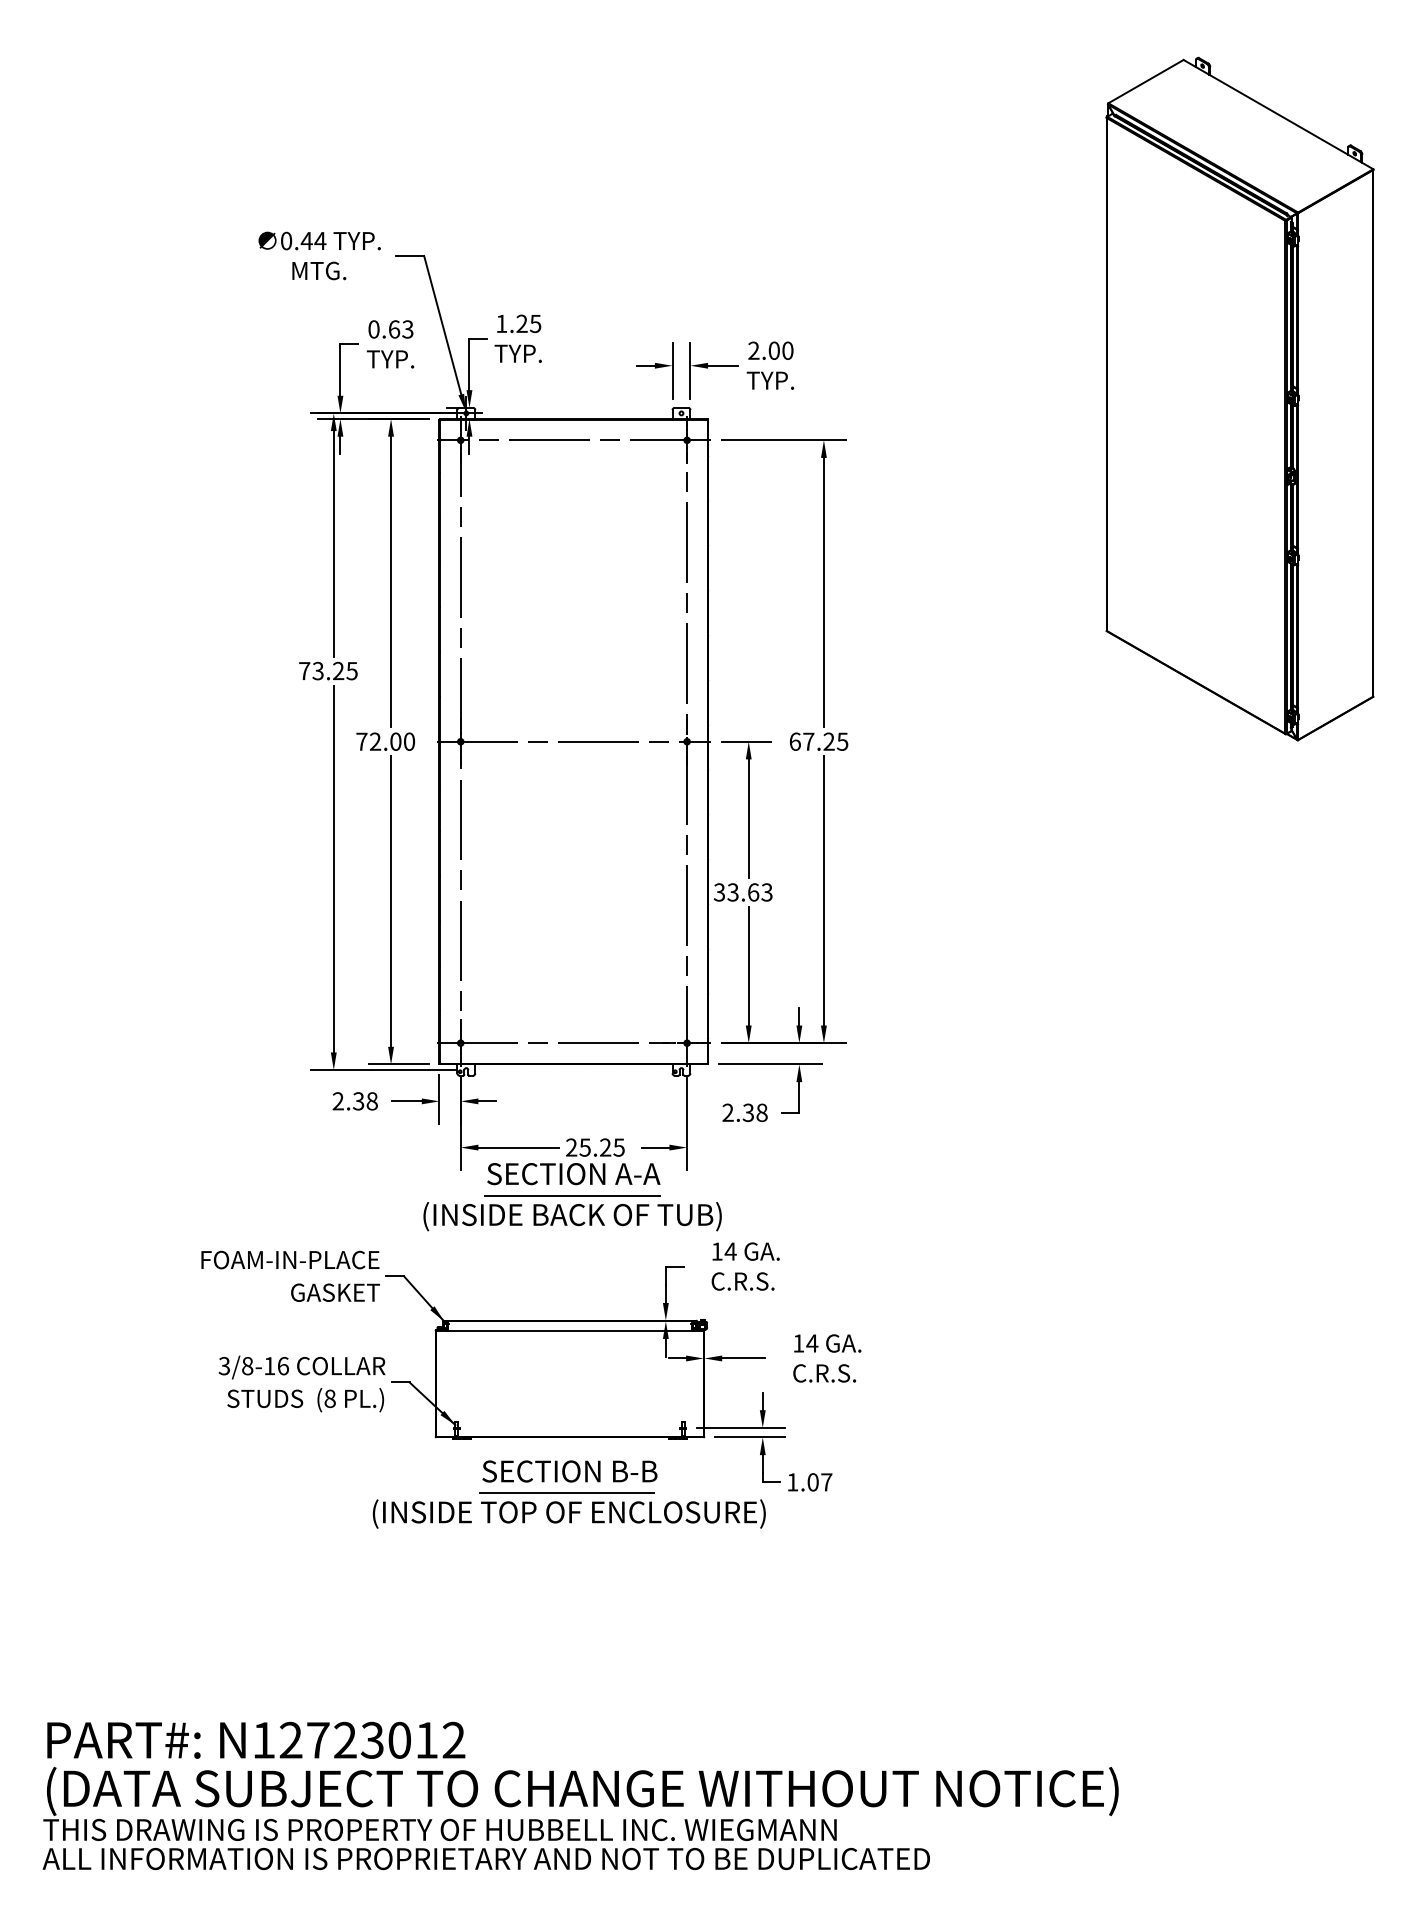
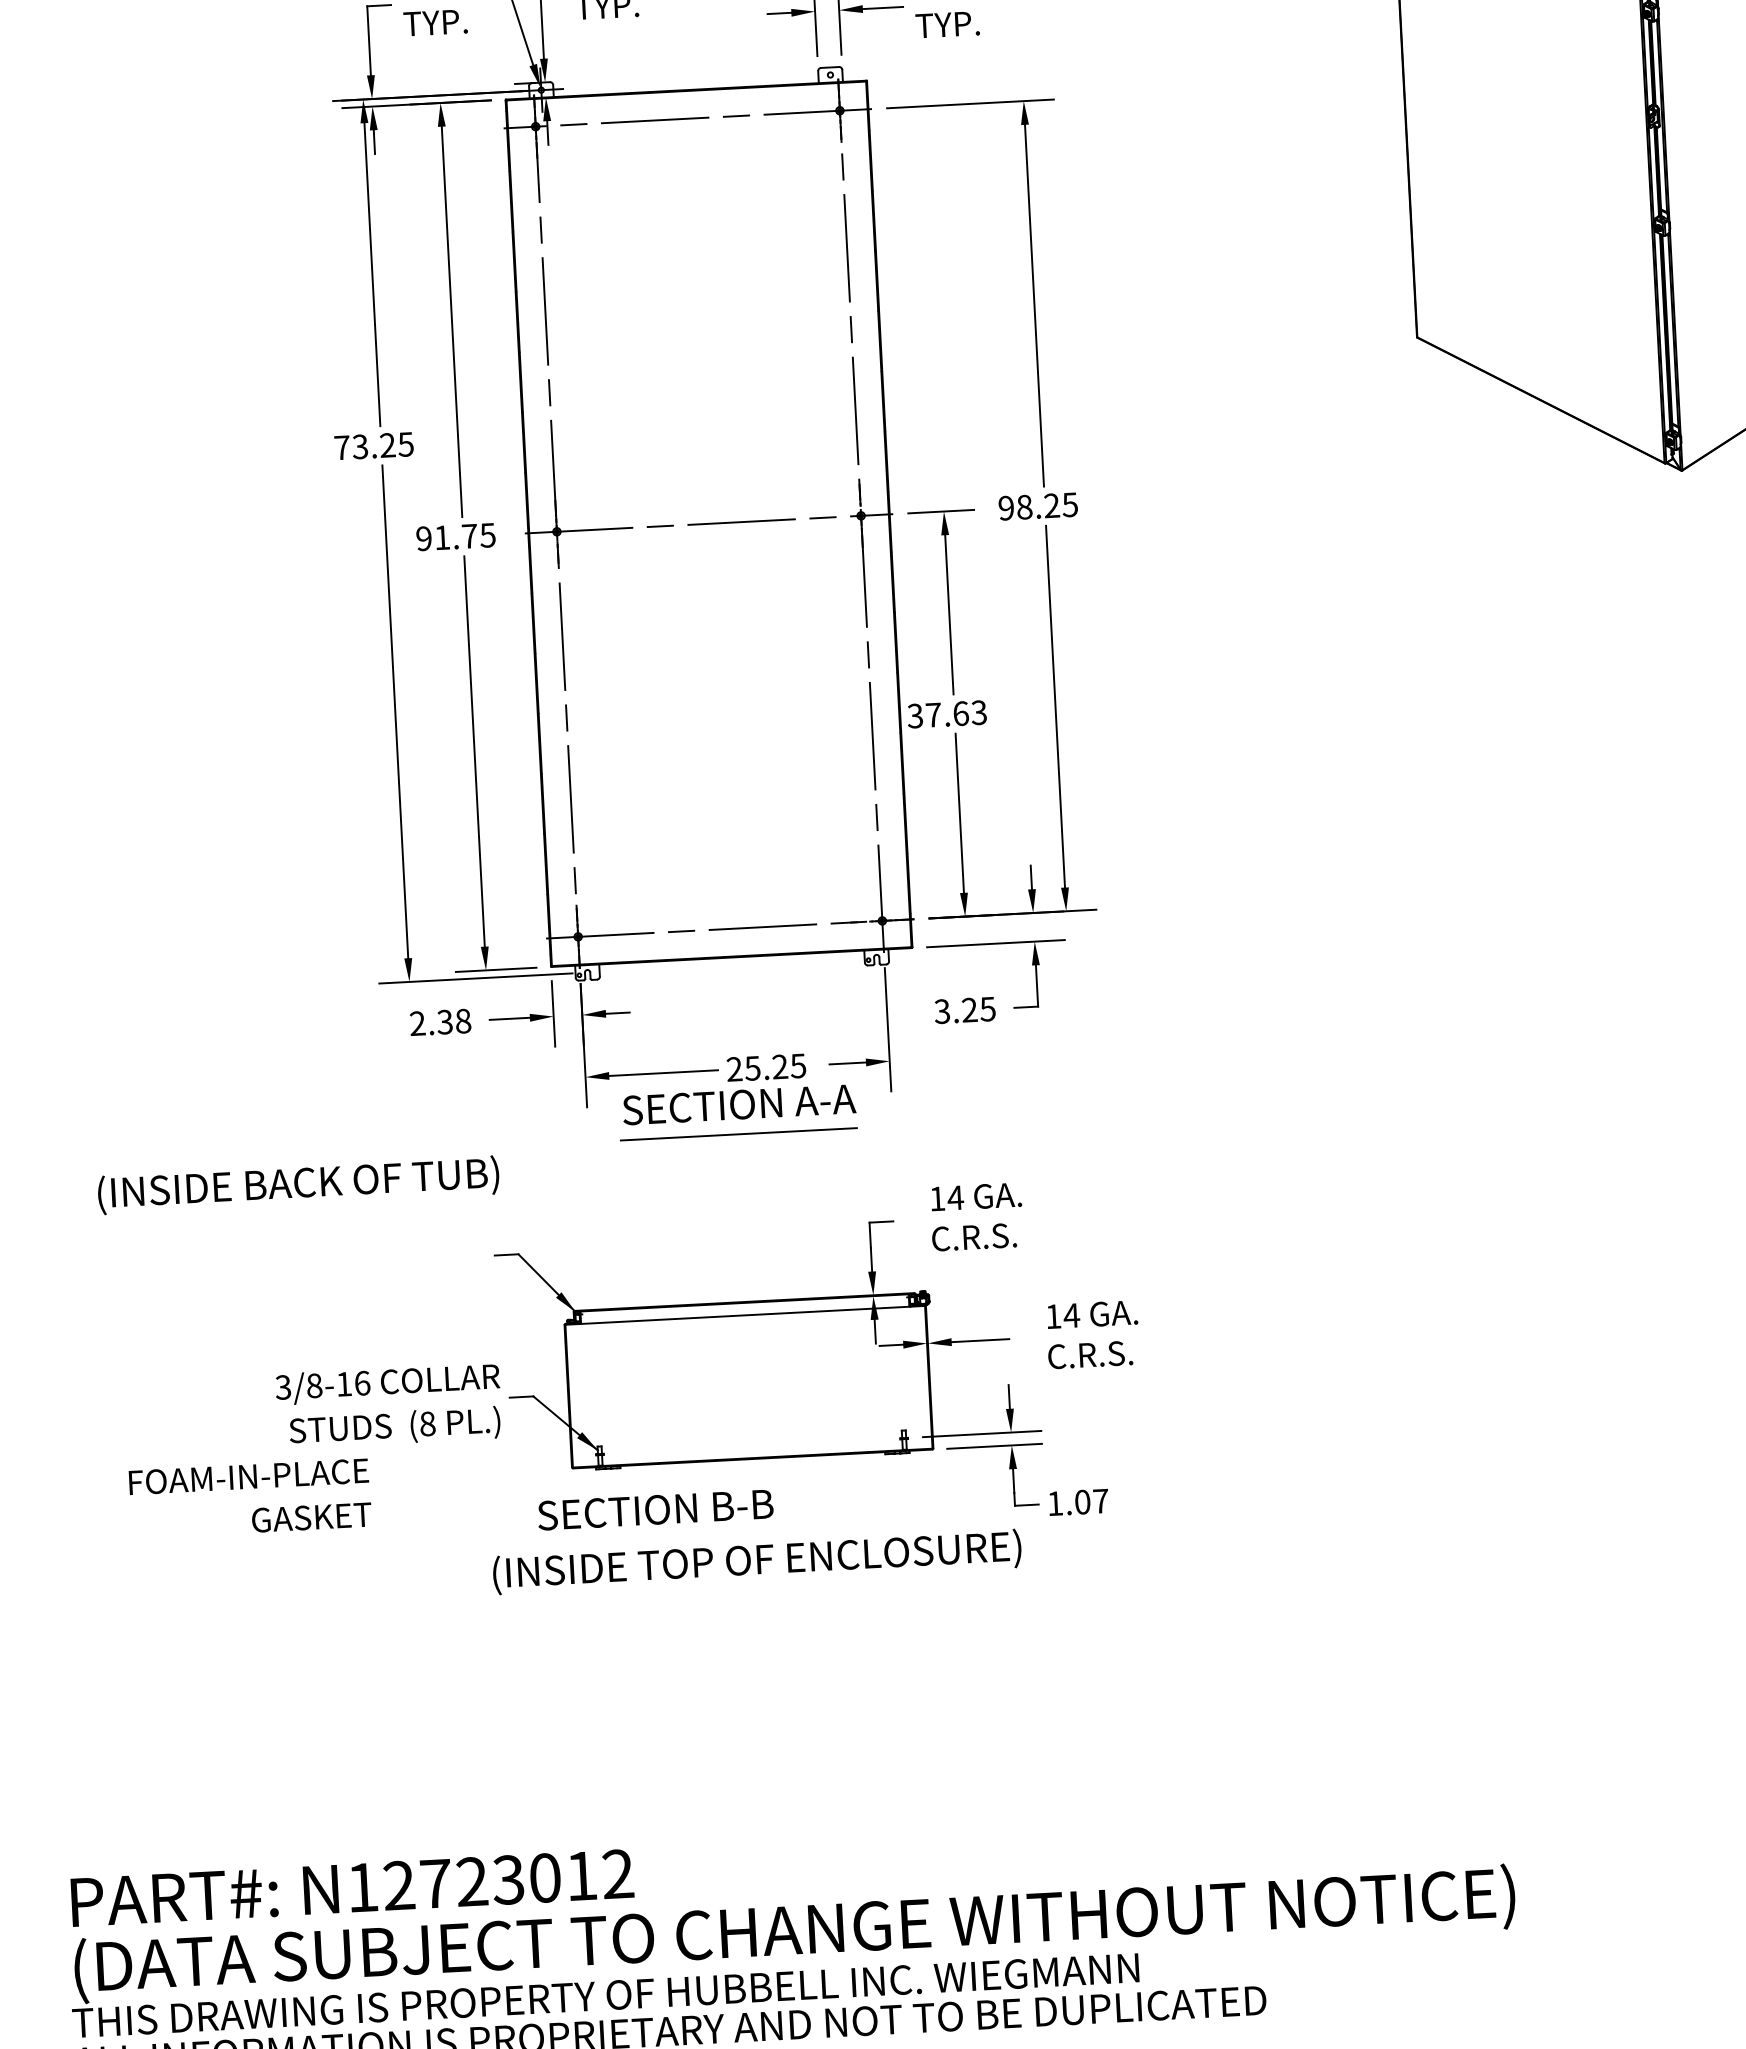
text: (385, 741) -> (455, 536), 72.00 -> 91.75
text: (801, 741) -> (1014, 507), 67.25 -> 98.25
text: (732, 892) -> (932, 715), 33.63 -> 37.63
text: (744, 1112) -> (964, 1010), 2.38 -> 3.25
text: (572, 1216) -> (298, 1185), moved
text: (290, 1275) -> (250, 1497), moved
text: (569, 1471) -> (655, 1510), moved
line: (566, 1493) -> (751, 1534), removed

